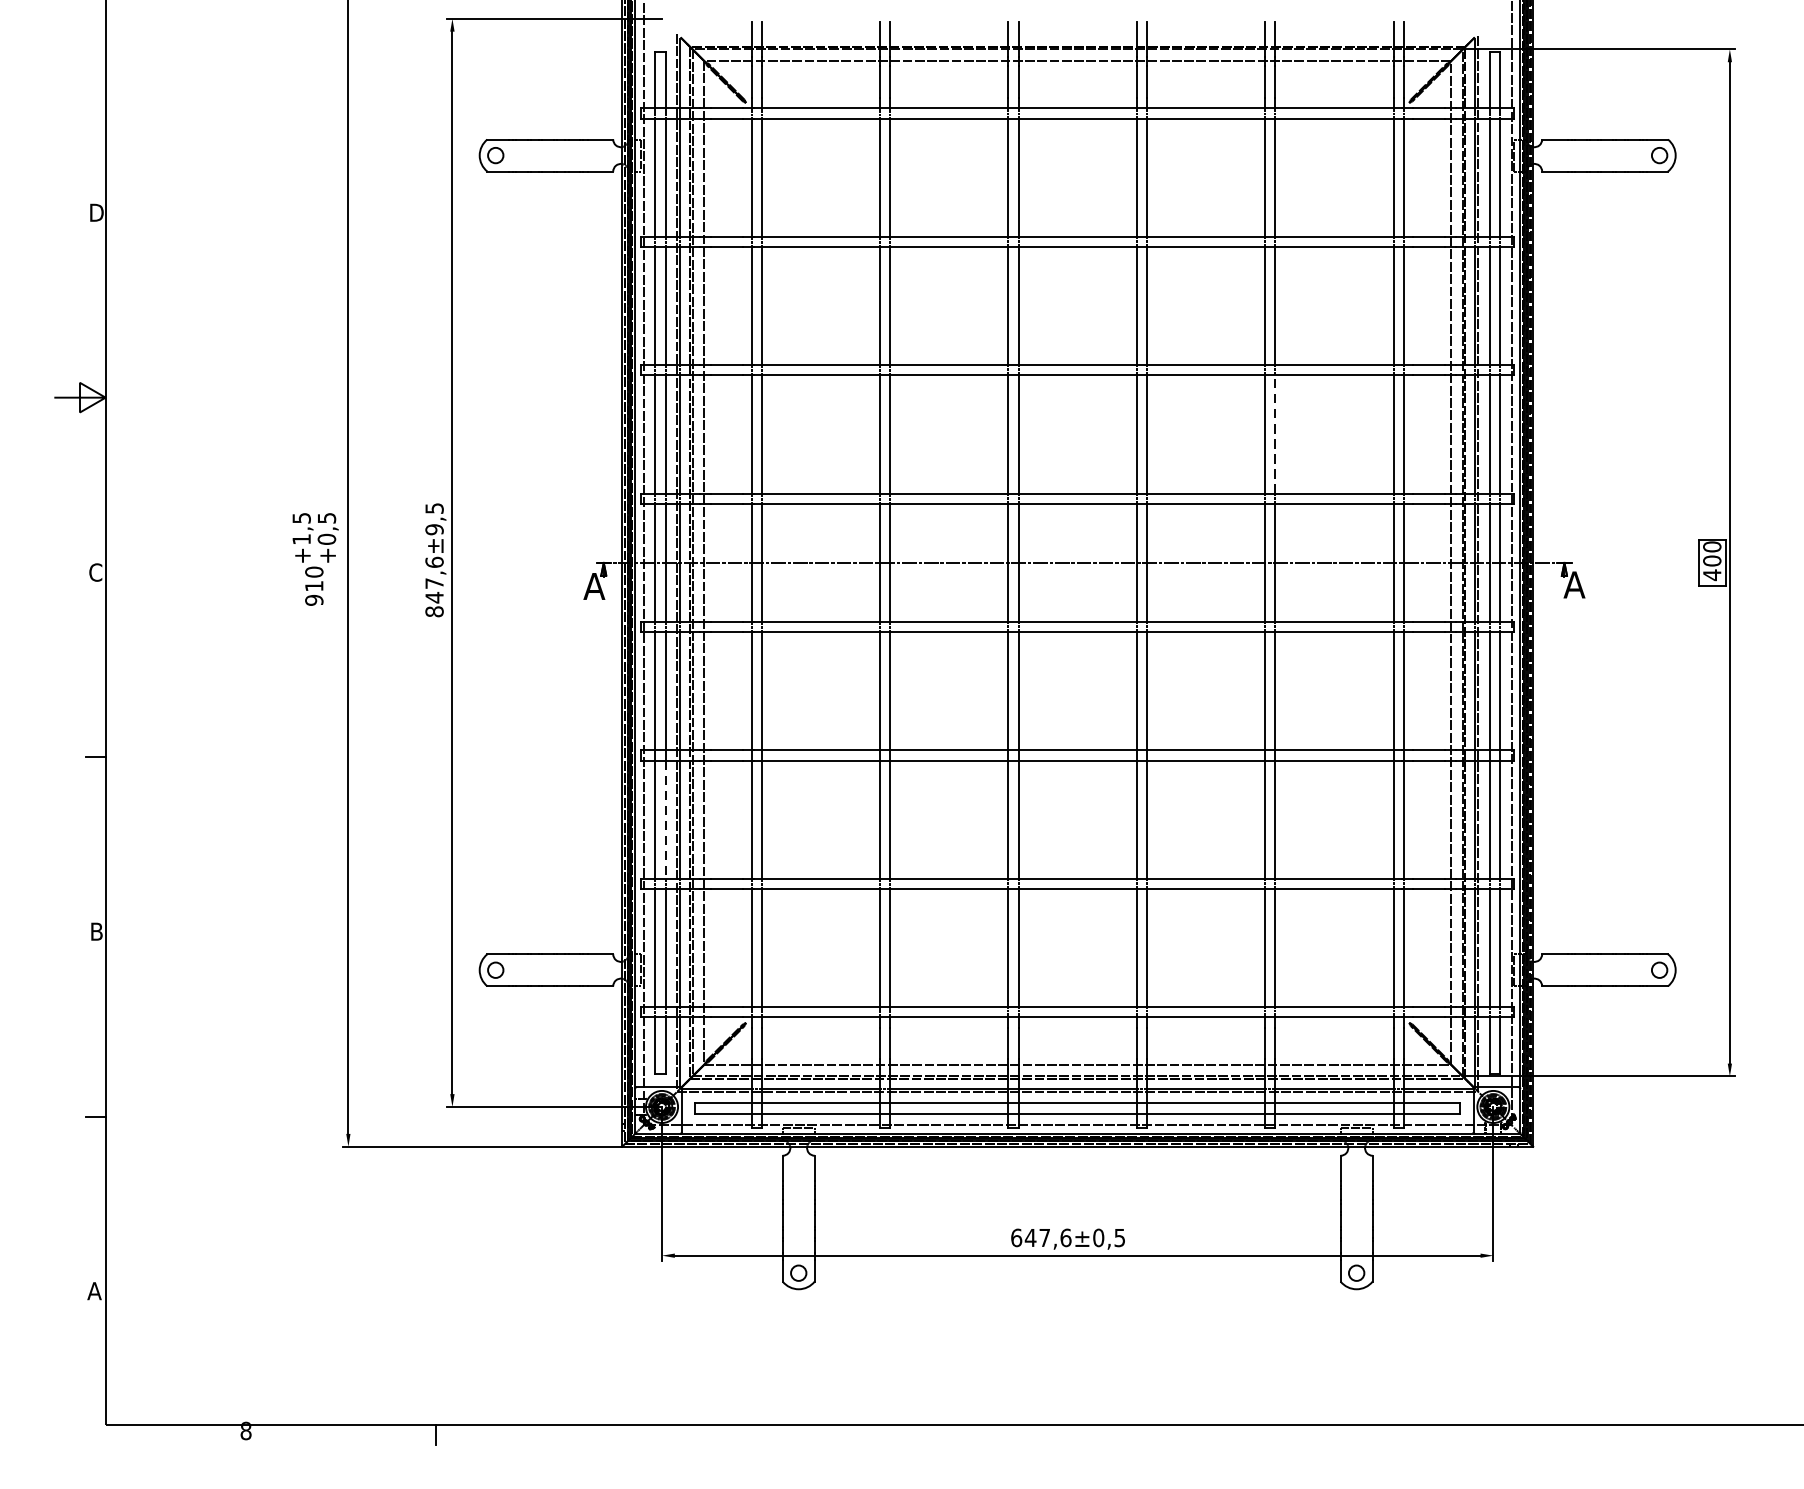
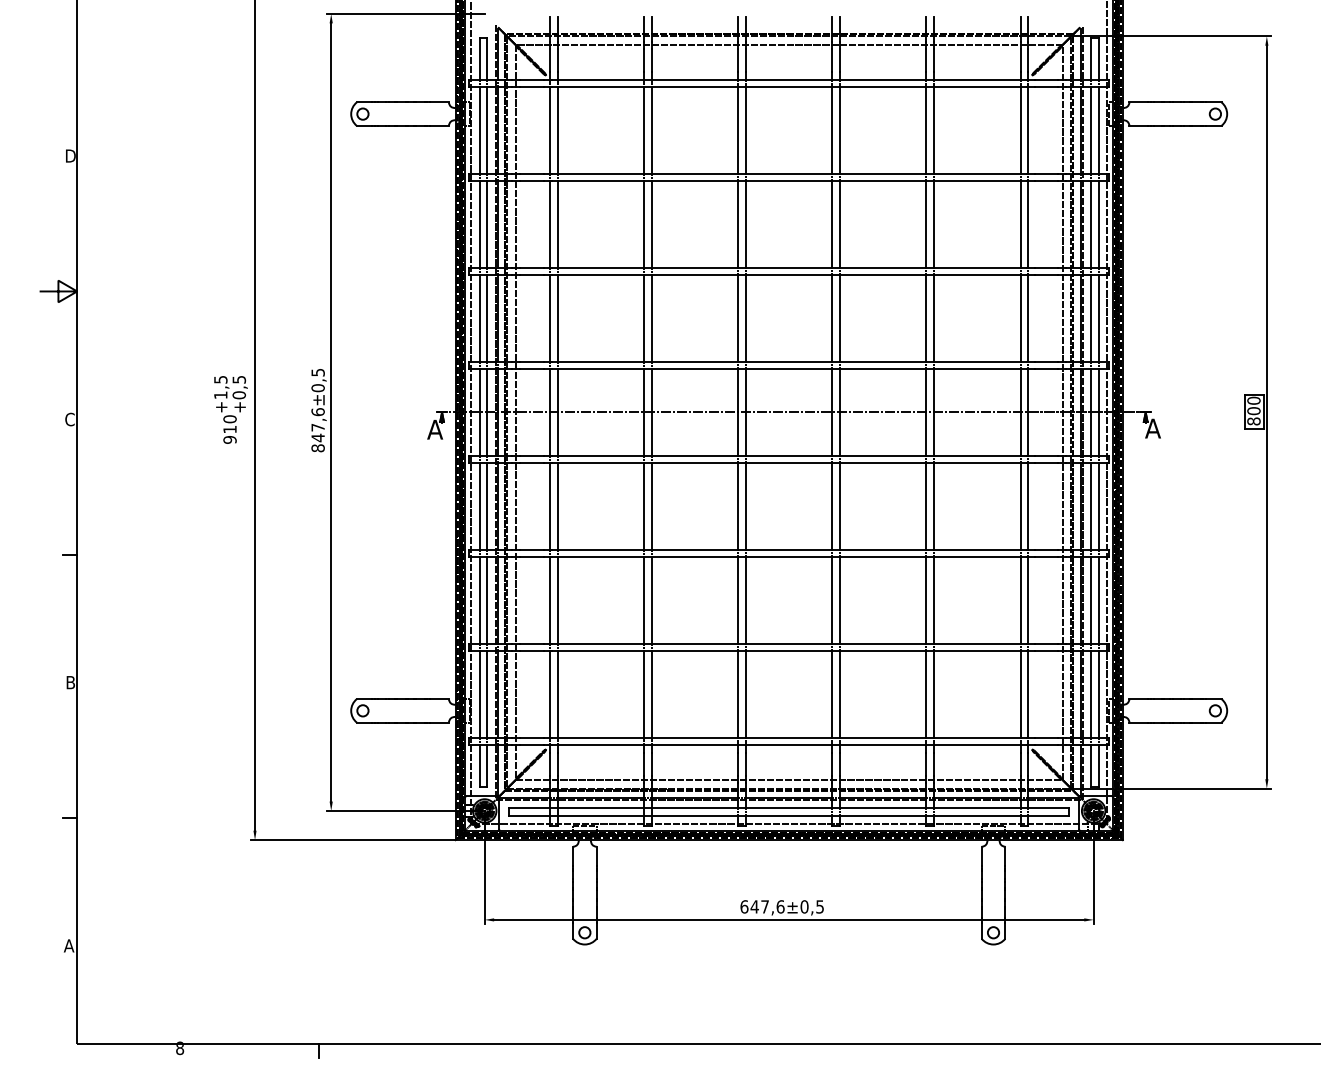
line: (1274, 433) -> (933, 317), dashed -> solid
text: (433, 530) -> (317, 388), ±9,5 -> ±0,5
text: (1711, 575) -> (1253, 421), 400 -> 800
line: (665, 820) -> (487, 601), dashed -> solid

